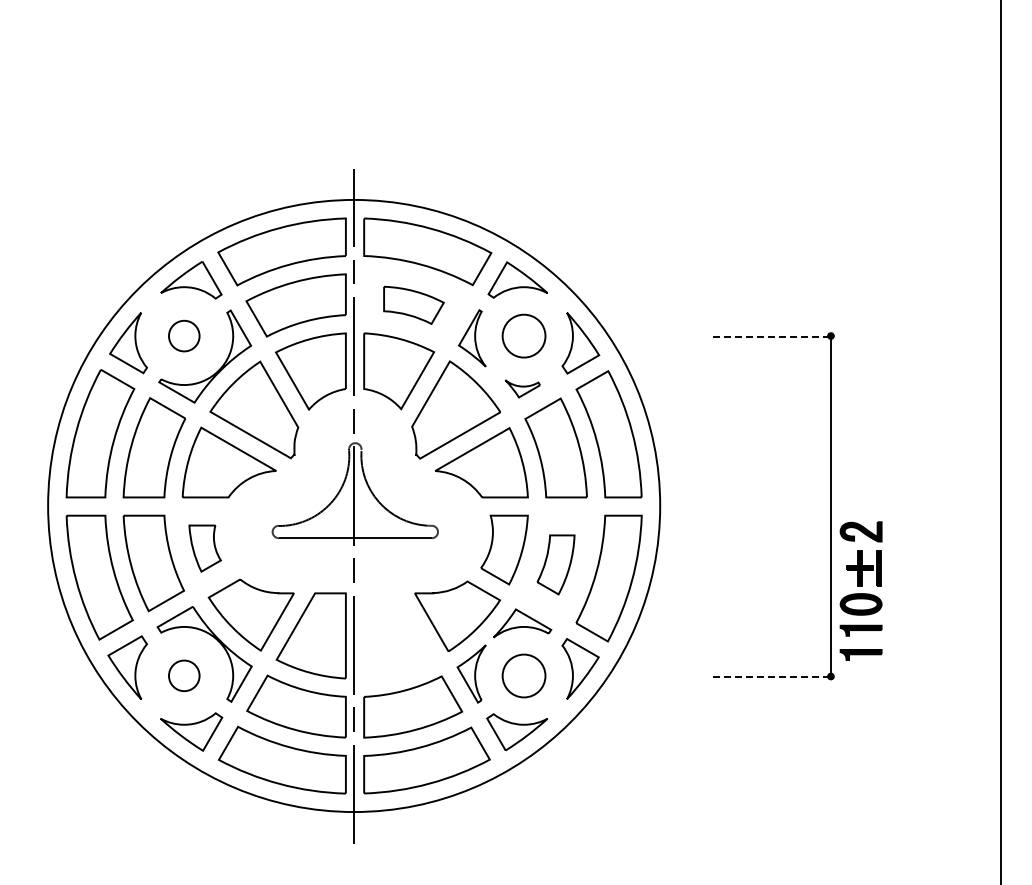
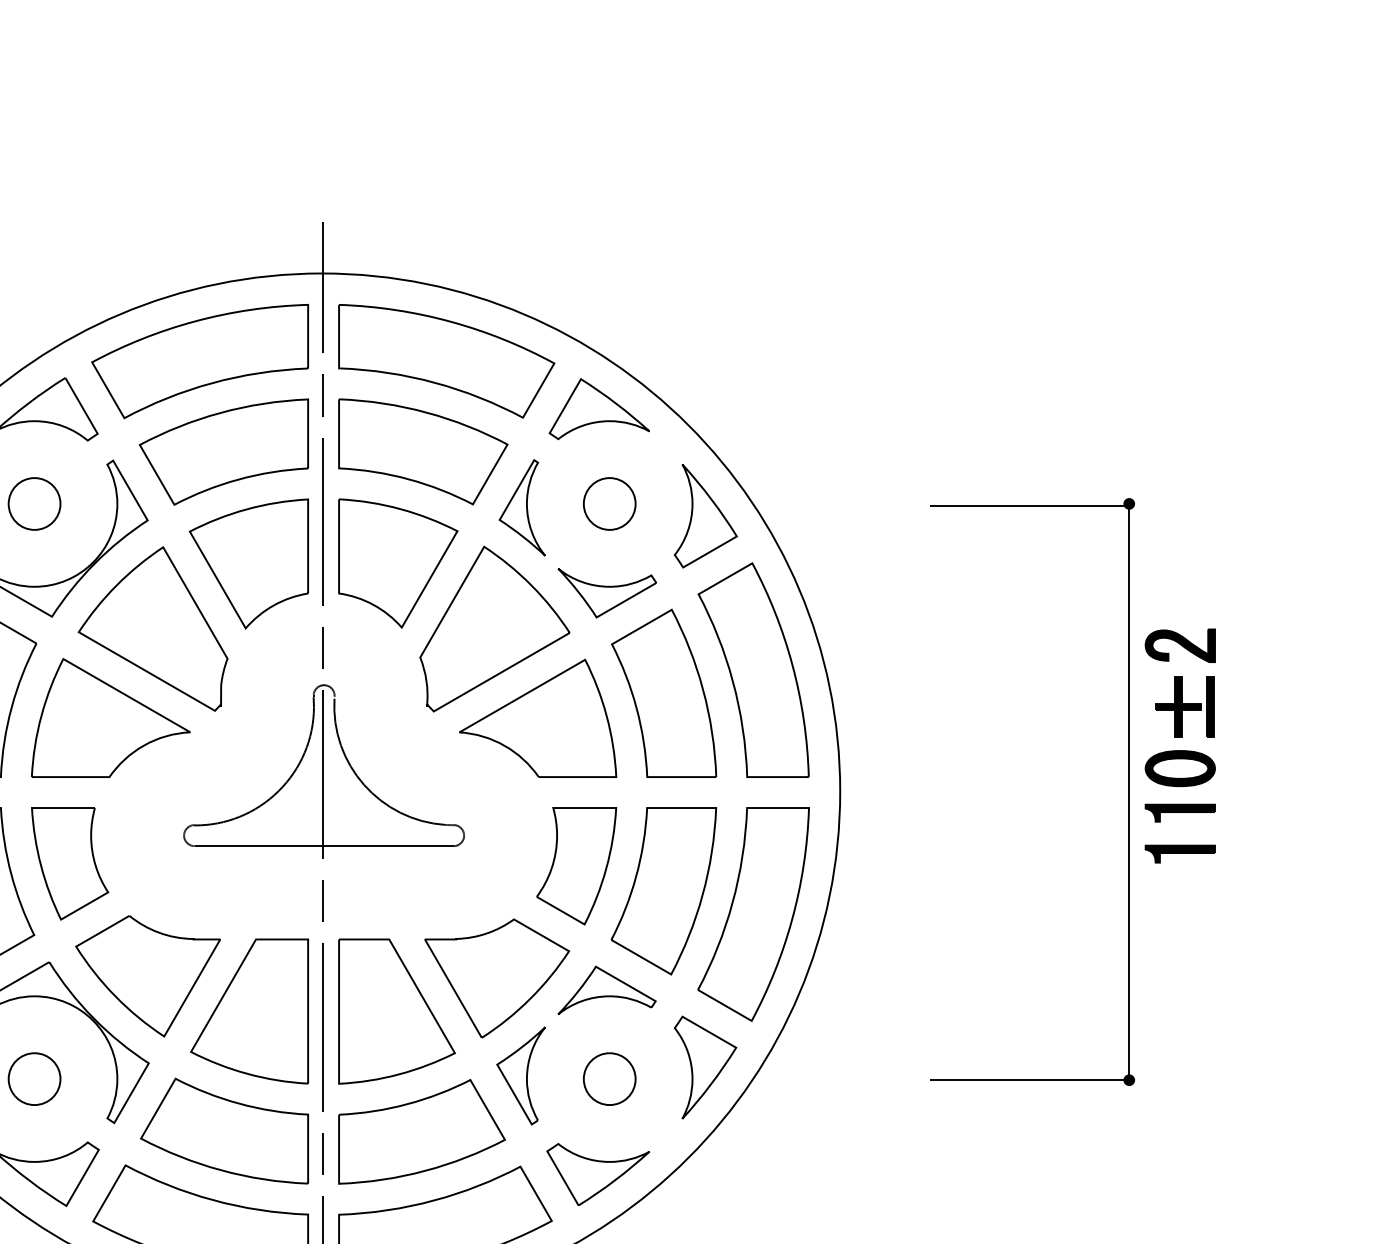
part: (413, 305) -> (422, 452), size x1.67
part: (523, 335) -> (608, 502), size x0.71
line: (771, 337) -> (1028, 506), dashed -> solid
part: (522, 388) -> (607, 592), size x1.67
part: (204, 548) -> (68, 863), size x1.43
part: (555, 564) -> (662, 890), size x1.67
part: (860, 590) -> (1179, 745), moved
part: (398, 635) -> (397, 1010), added
part: (523, 675) -> (608, 1078), size x0.71
line: (771, 676) -> (1028, 1080), dashed -> solid

